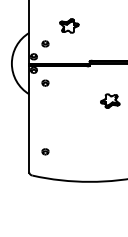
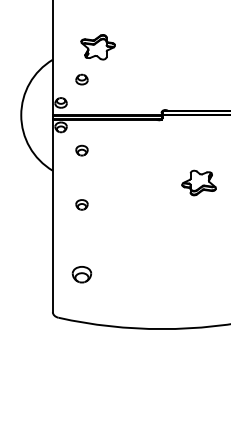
part: (69, 25) -> (98, 46), moved
part: (45, 112) -> (82, 203), added
part: (45, 151) -> (82, 274), size x1.6

